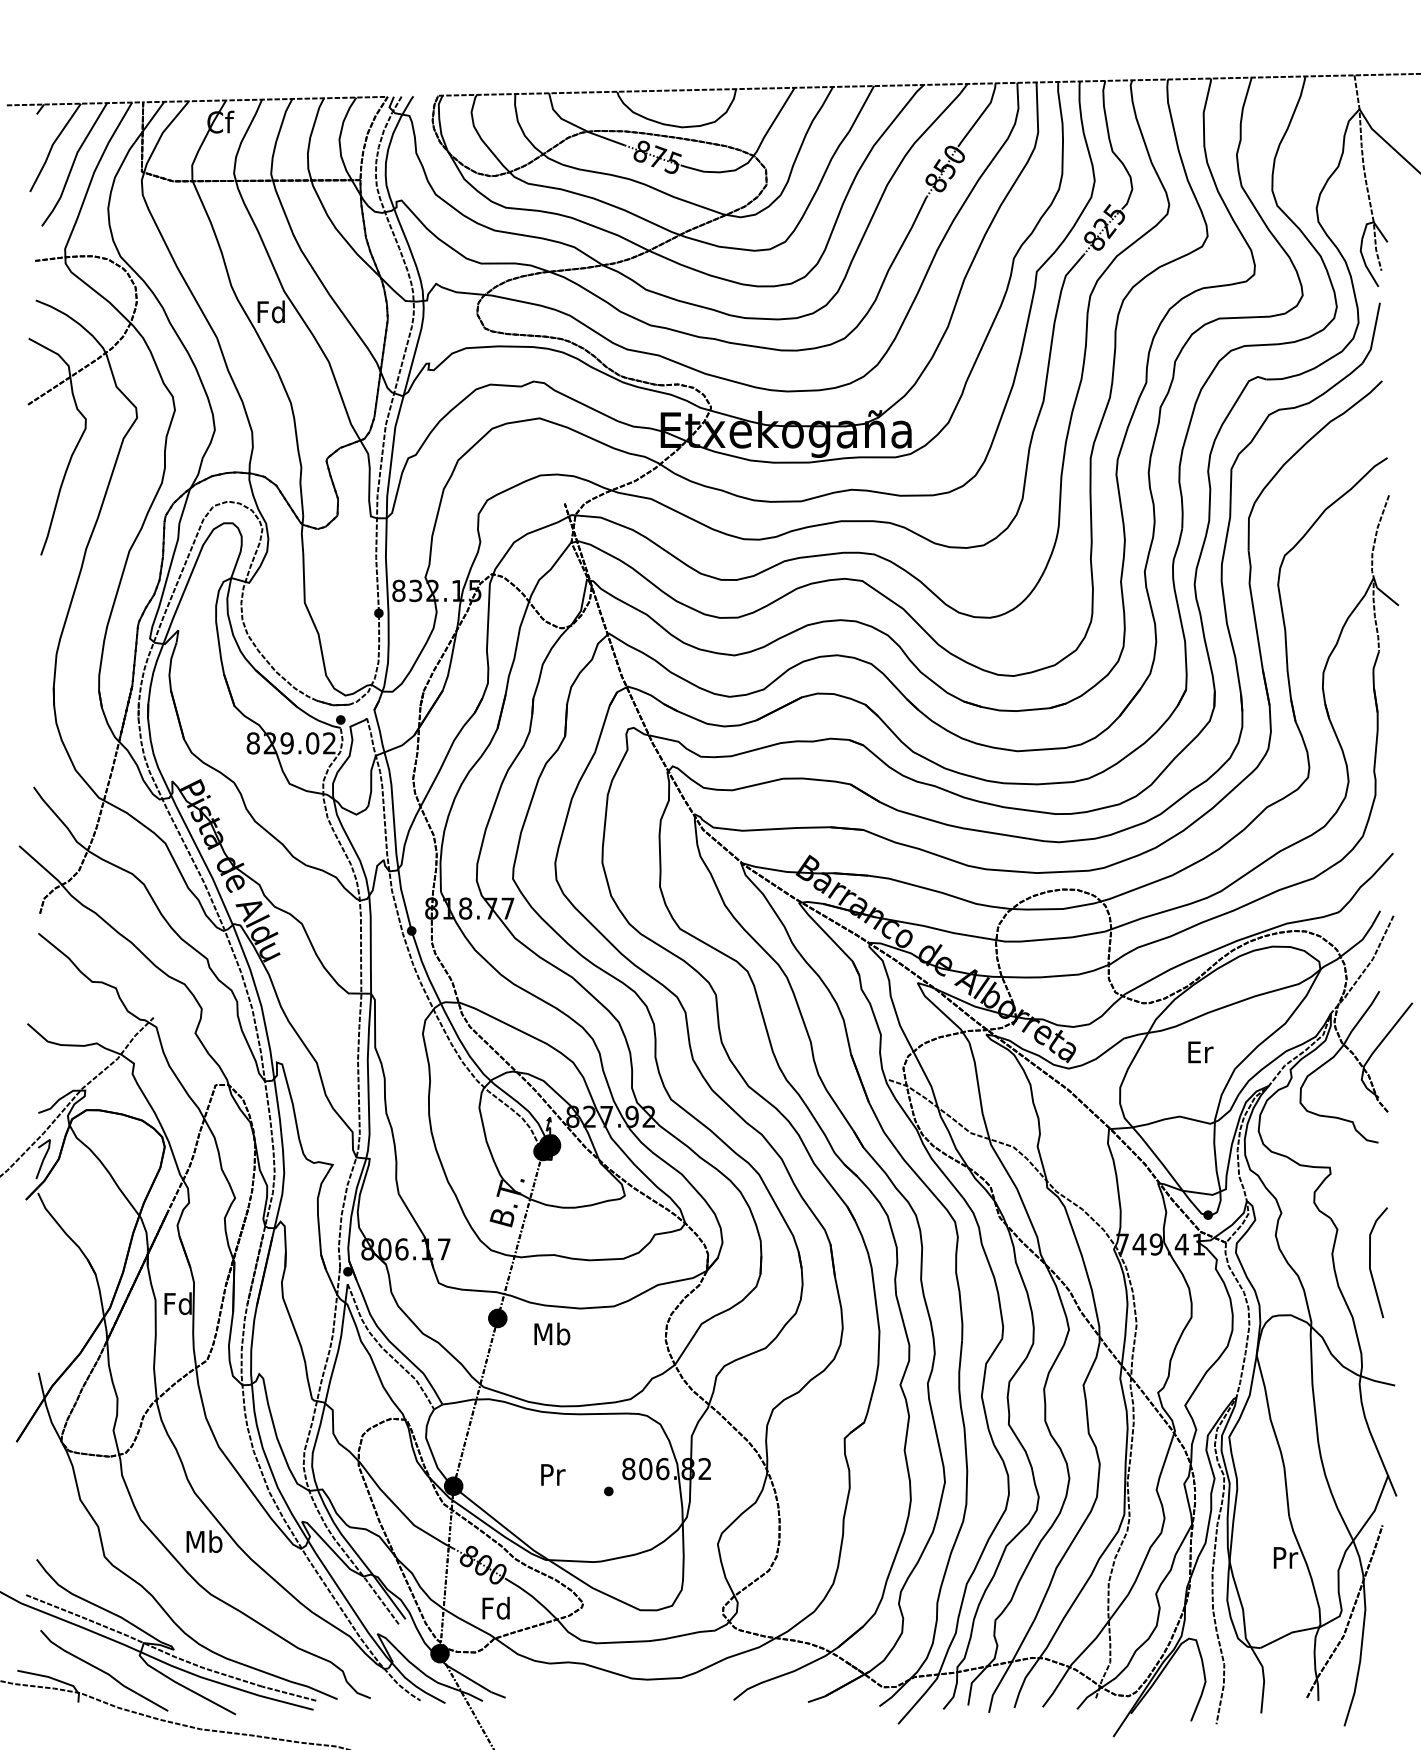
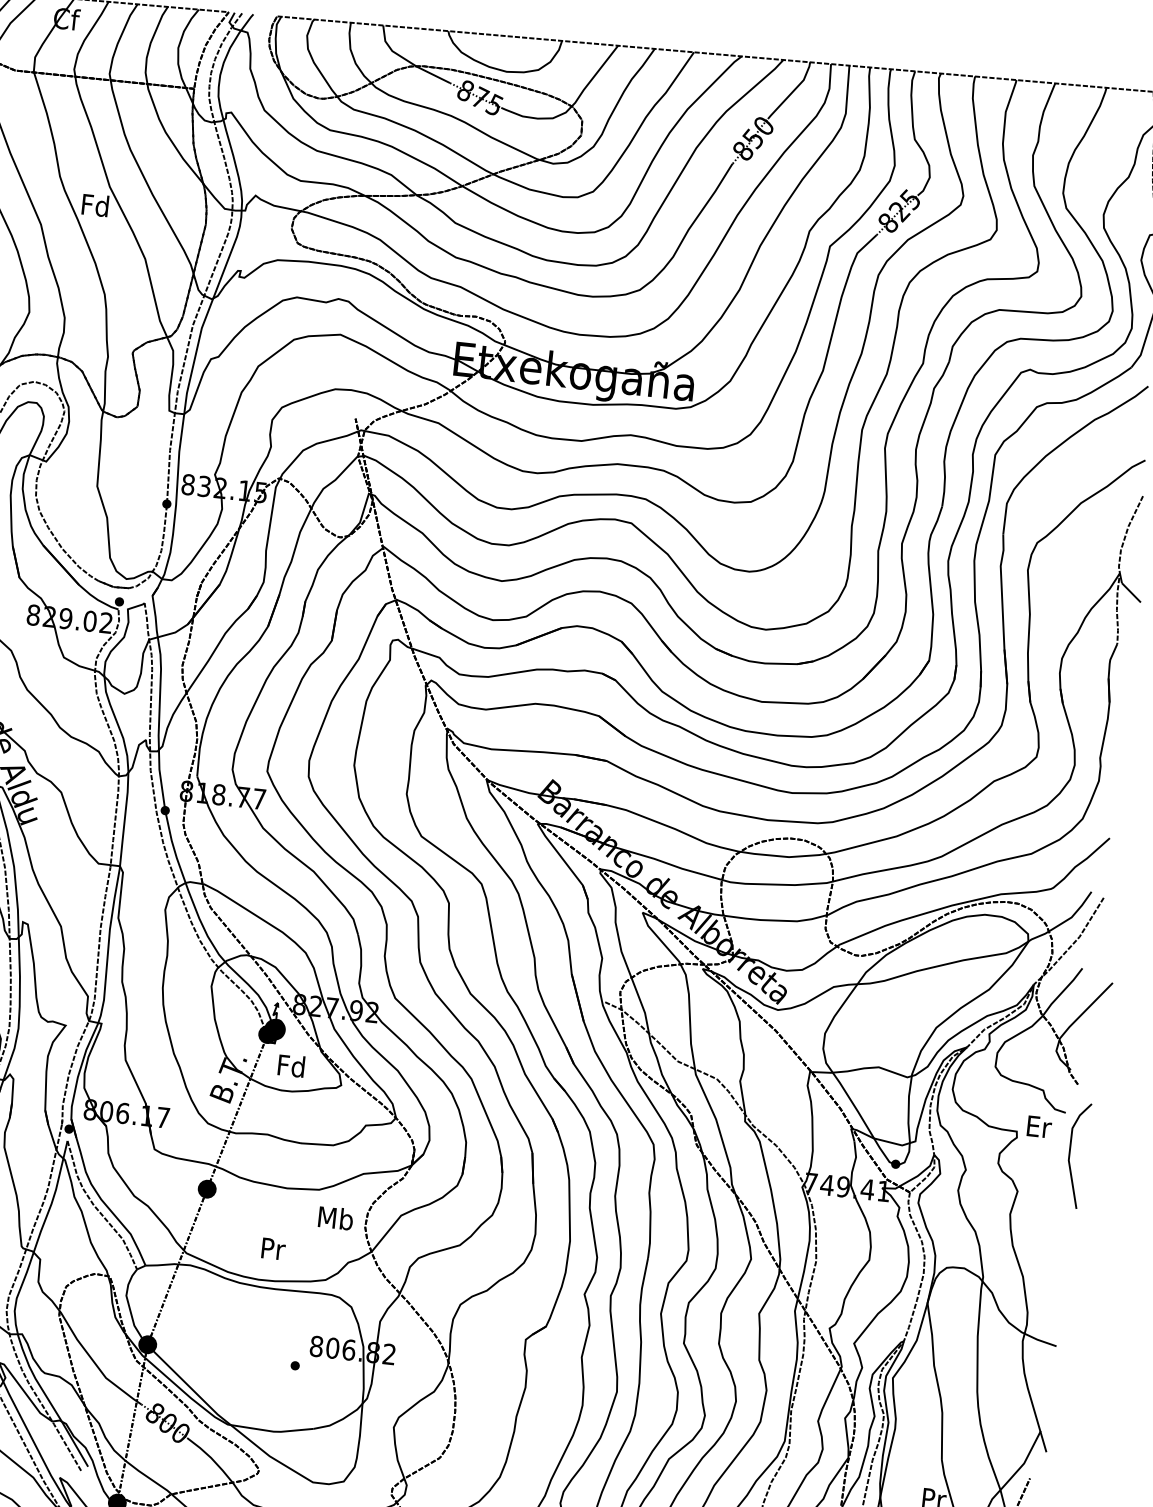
text: (1200, 1052) -> (1039, 1127), moved
line: (1370, 1262) -> (1069, 1154), moved
text: (552, 1333) -> (336, 1217), moved
text: (553, 1474) -> (273, 1248), moved
text: (495, 1607) -> (290, 1065), moved

